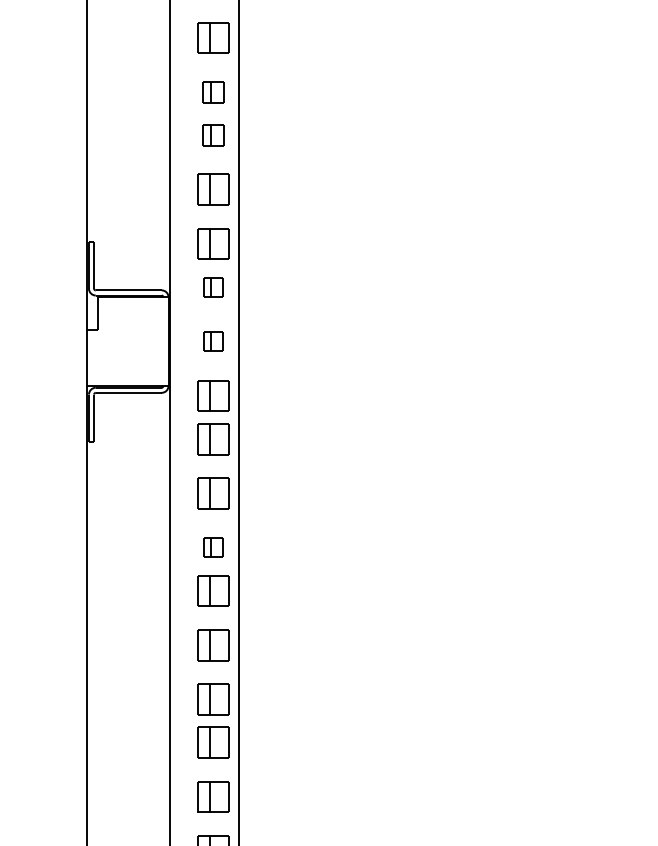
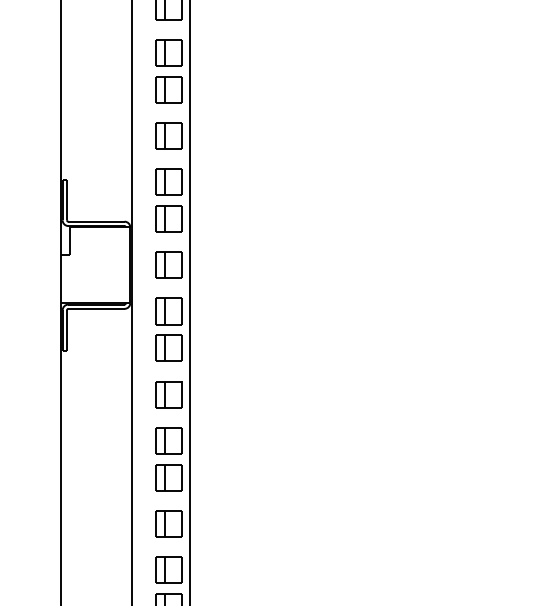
part: (213, 92) -> (168, 53), size x1.43
part: (213, 135) -> (168, 89), size x1.43
part: (213, 287) -> (168, 219), size x1.67
part: (213, 341) -> (168, 265), size x1.67
part: (213, 547) -> (168, 440), size x1.67

